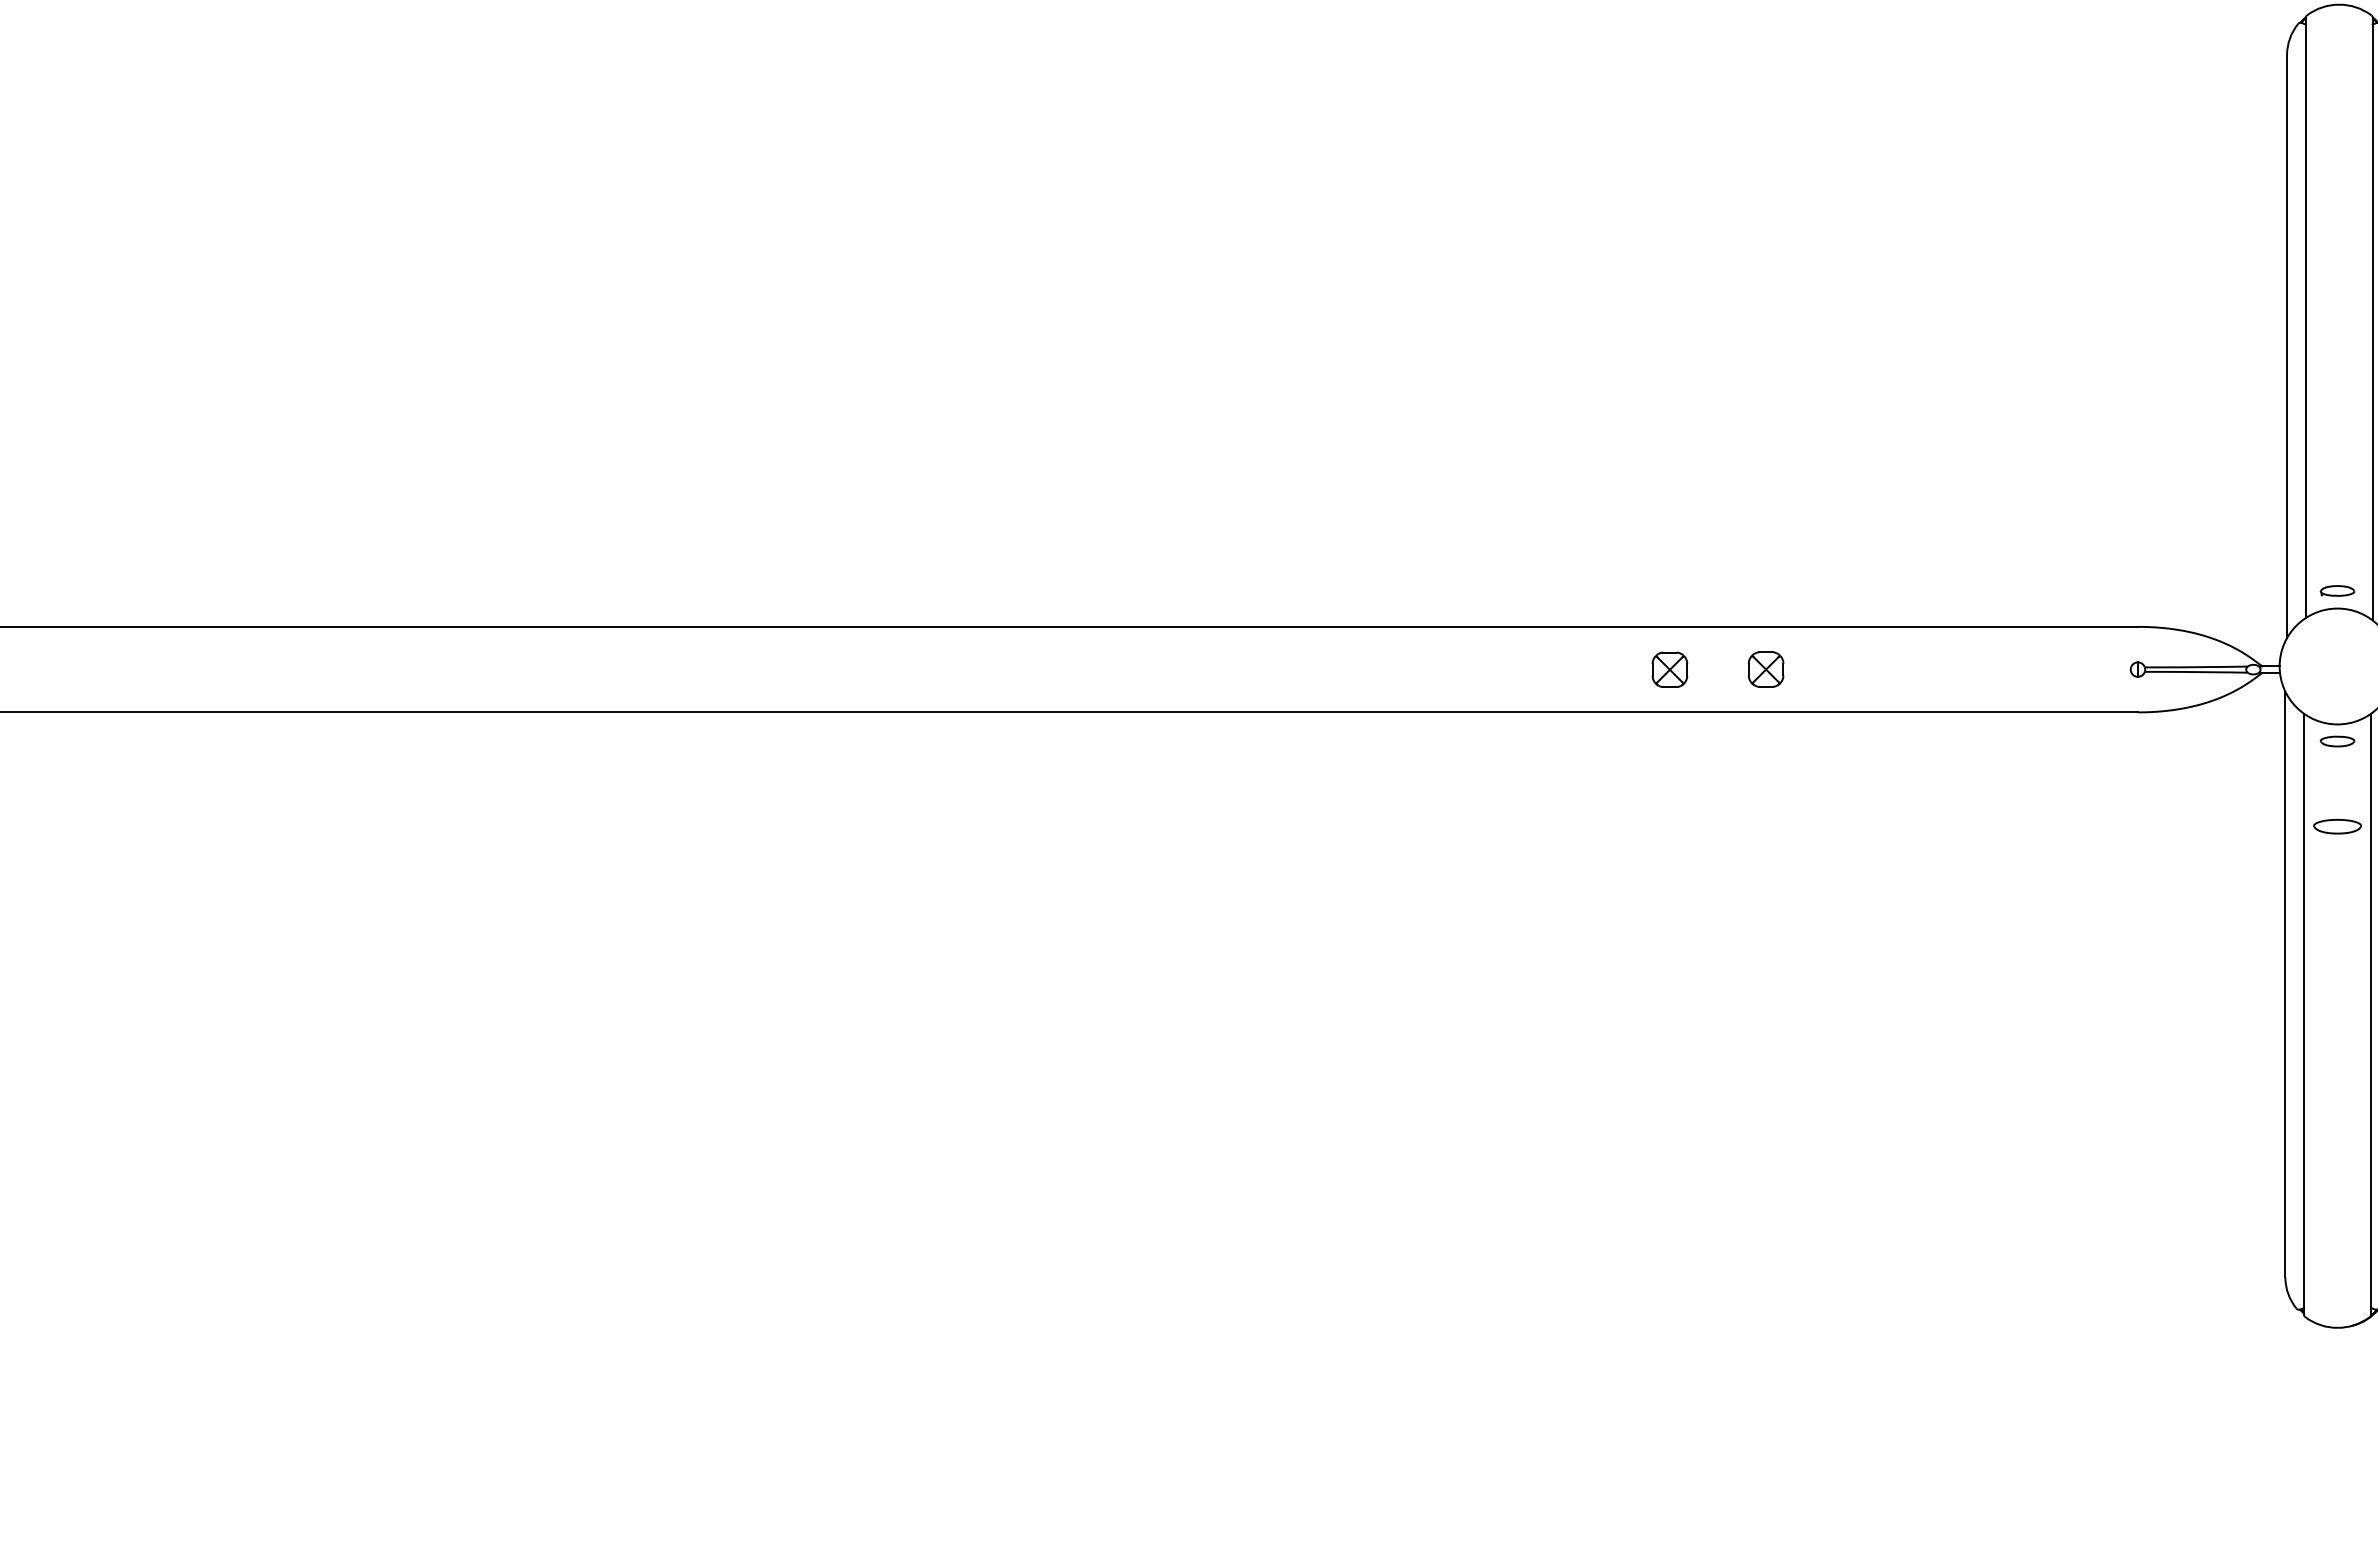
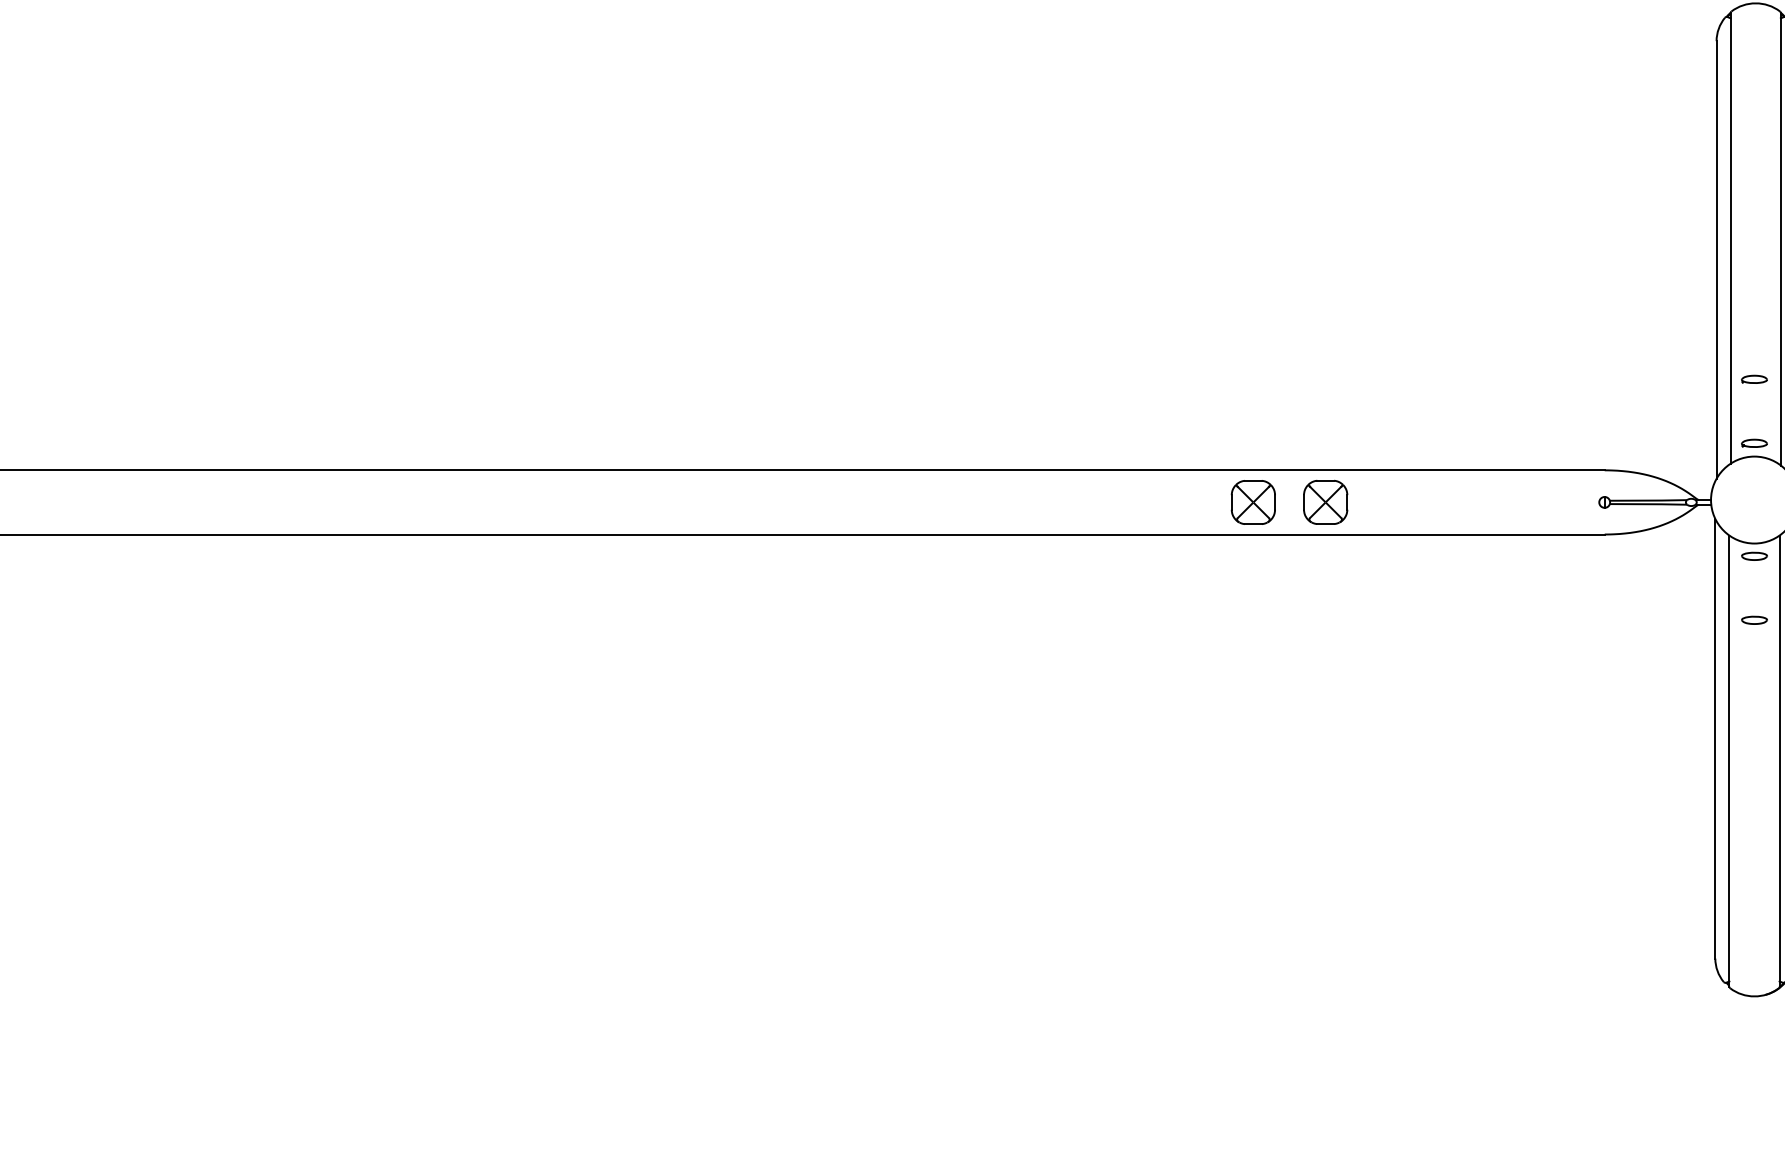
part: (2337, 505) -> (1754, 379), added
part: (1669, 669) -> (1253, 502), size x1.67
part: (1765, 669) -> (1325, 502), size x1.67
part: (2337, 826) -> (1754, 620), size x0.71

